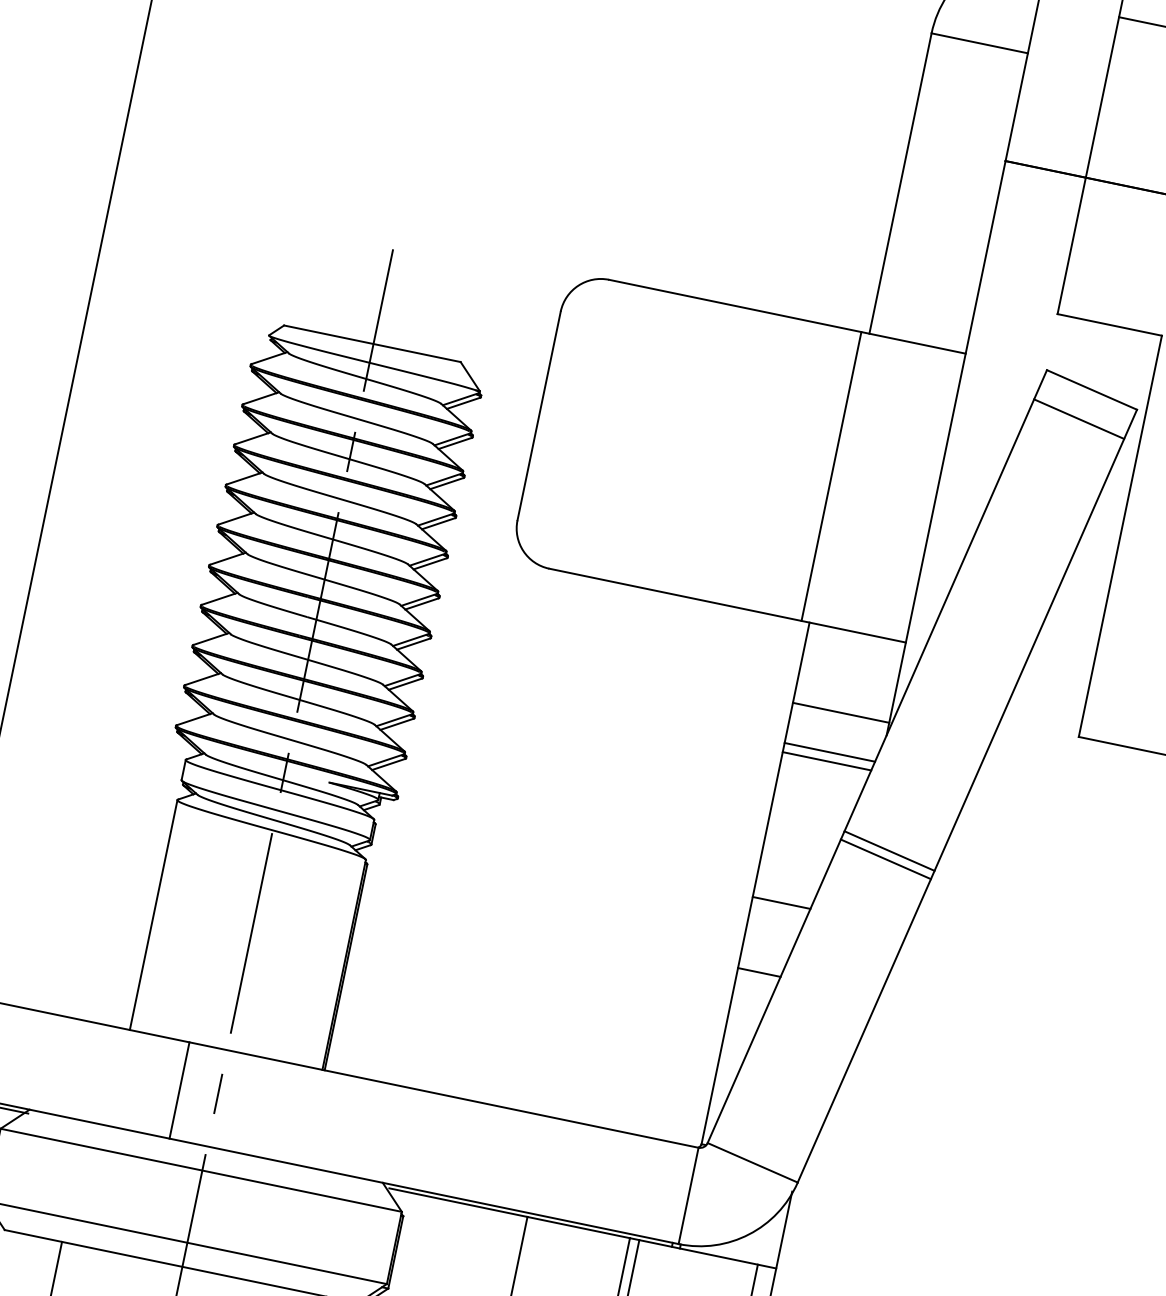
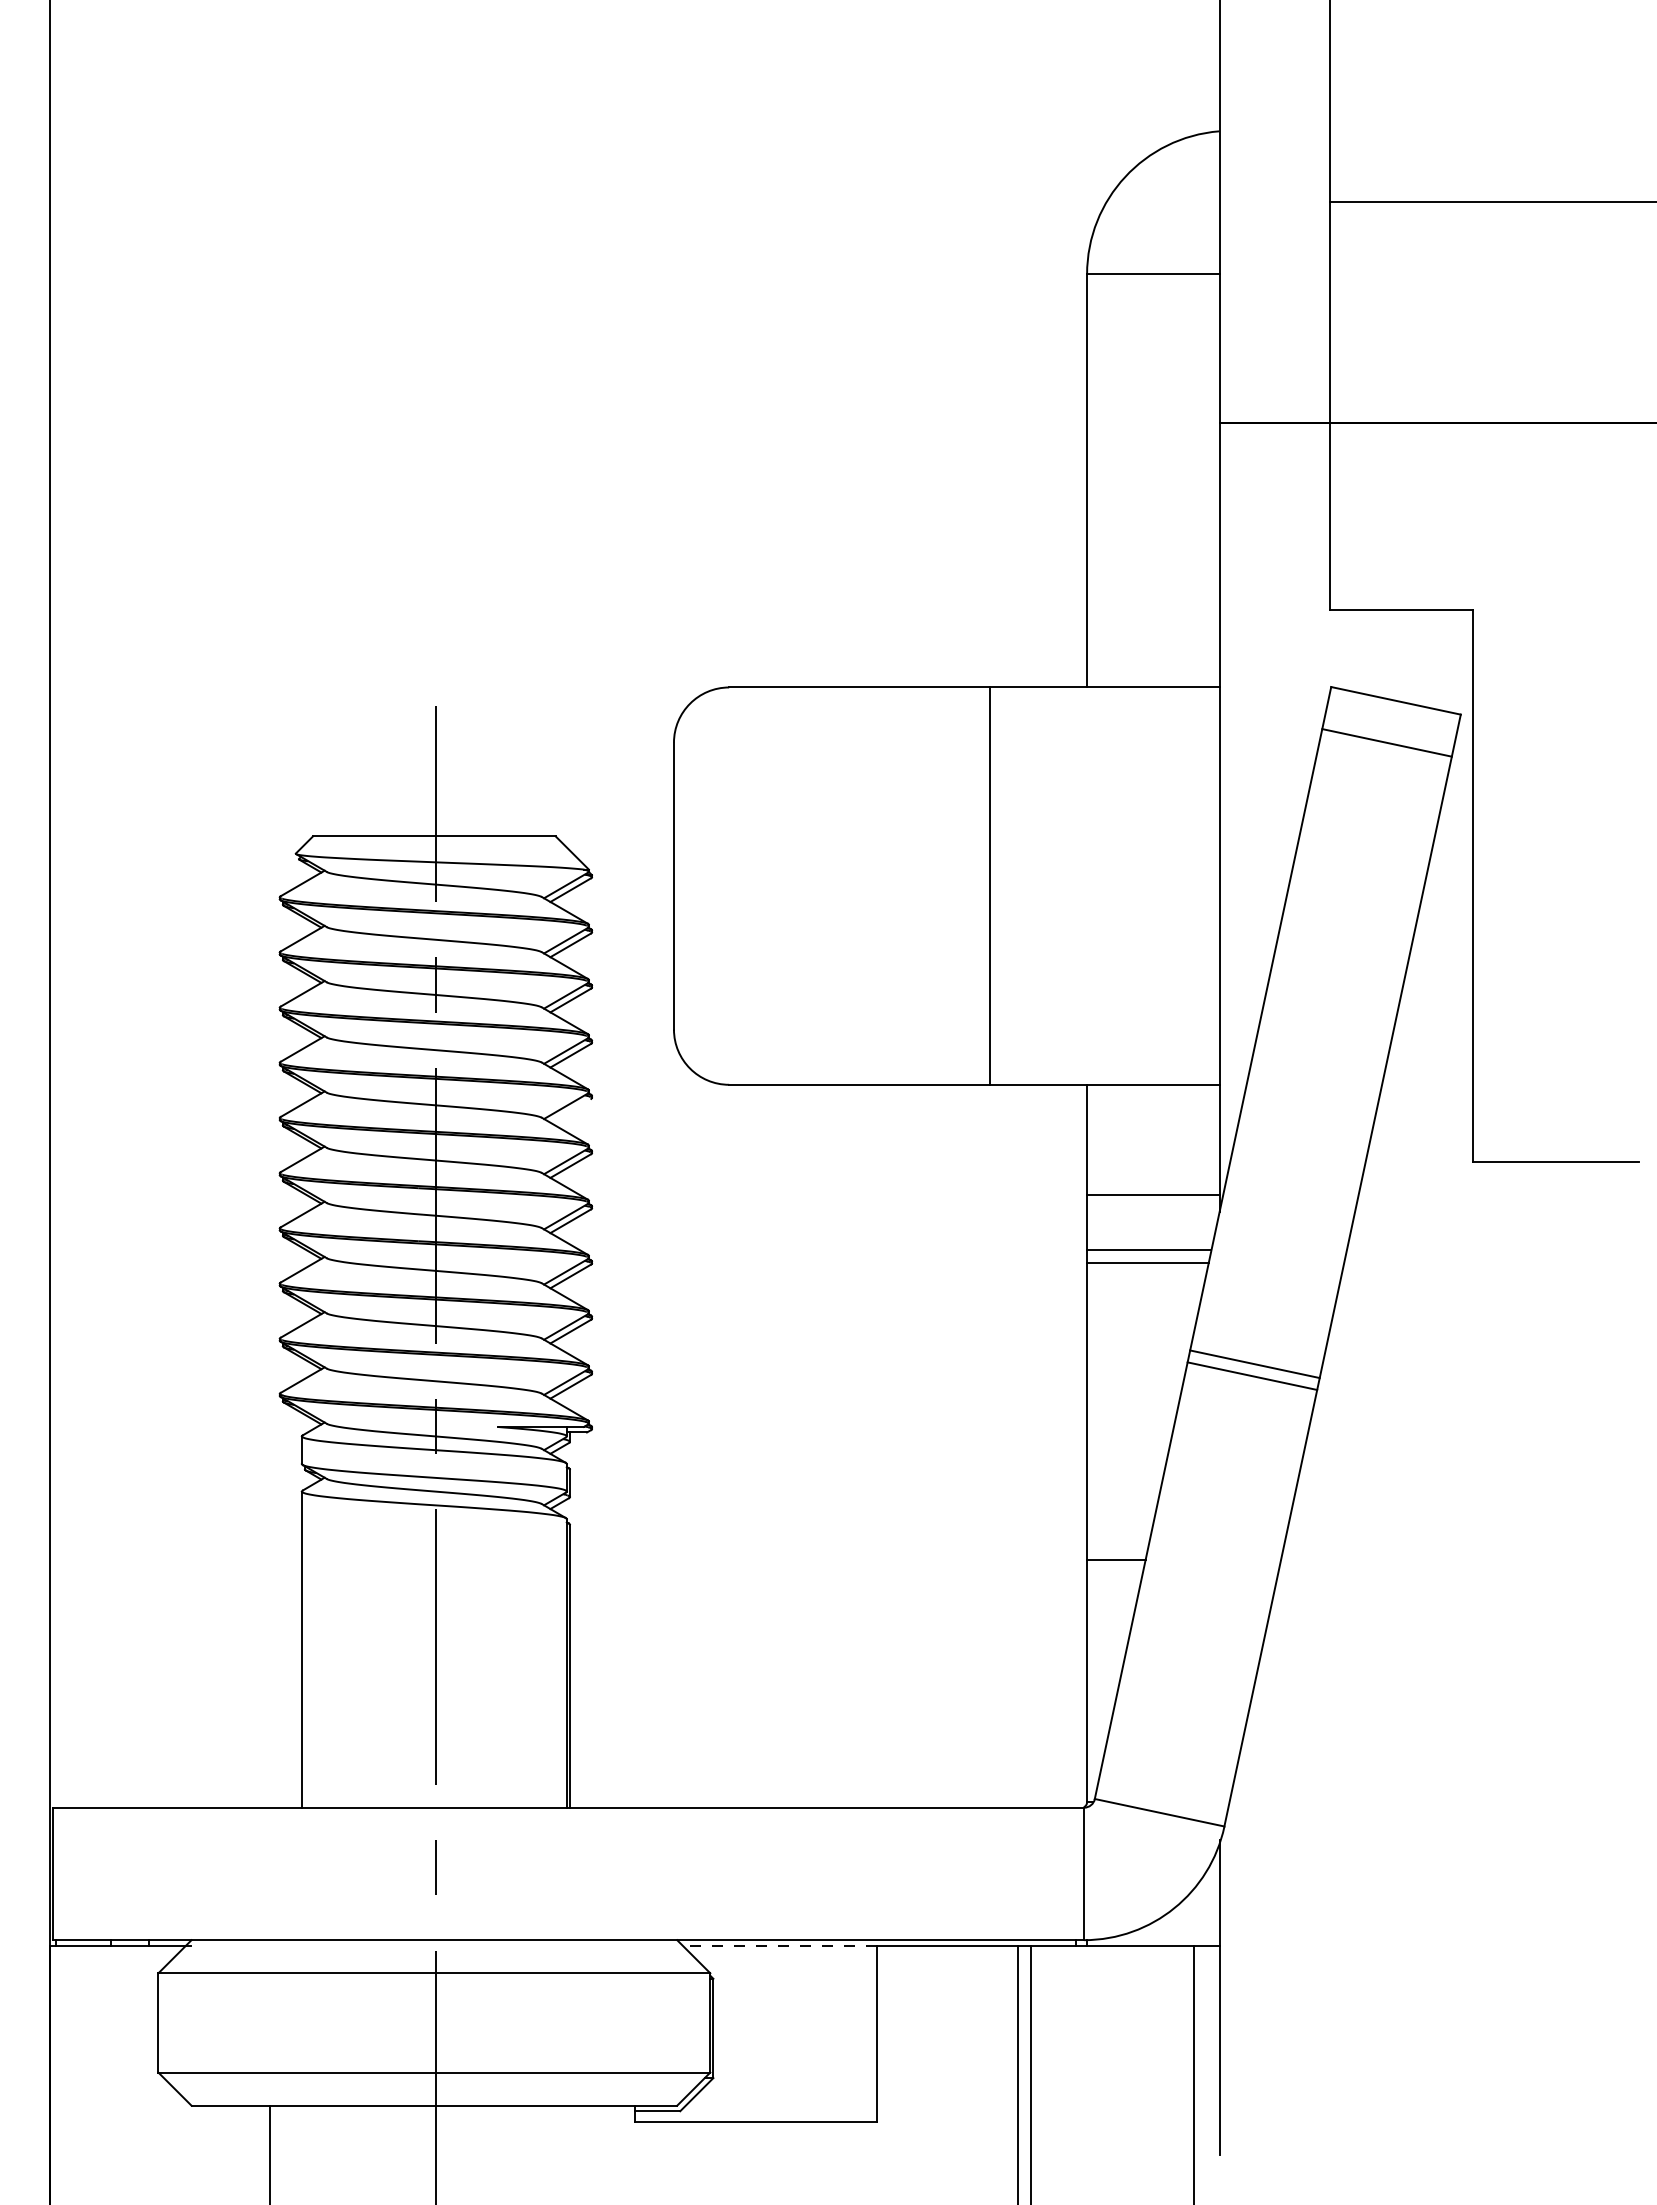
line: (831, 476) -> (990, 885), moved
line: (430, 563) -> (570, 1110), removed
line: (781, 903) -> (1126, 1462), removed
line: (179, 1090) -> (383, 1873), removed
line: (458, 1202) -> (782, 1945), solid -> dashed

